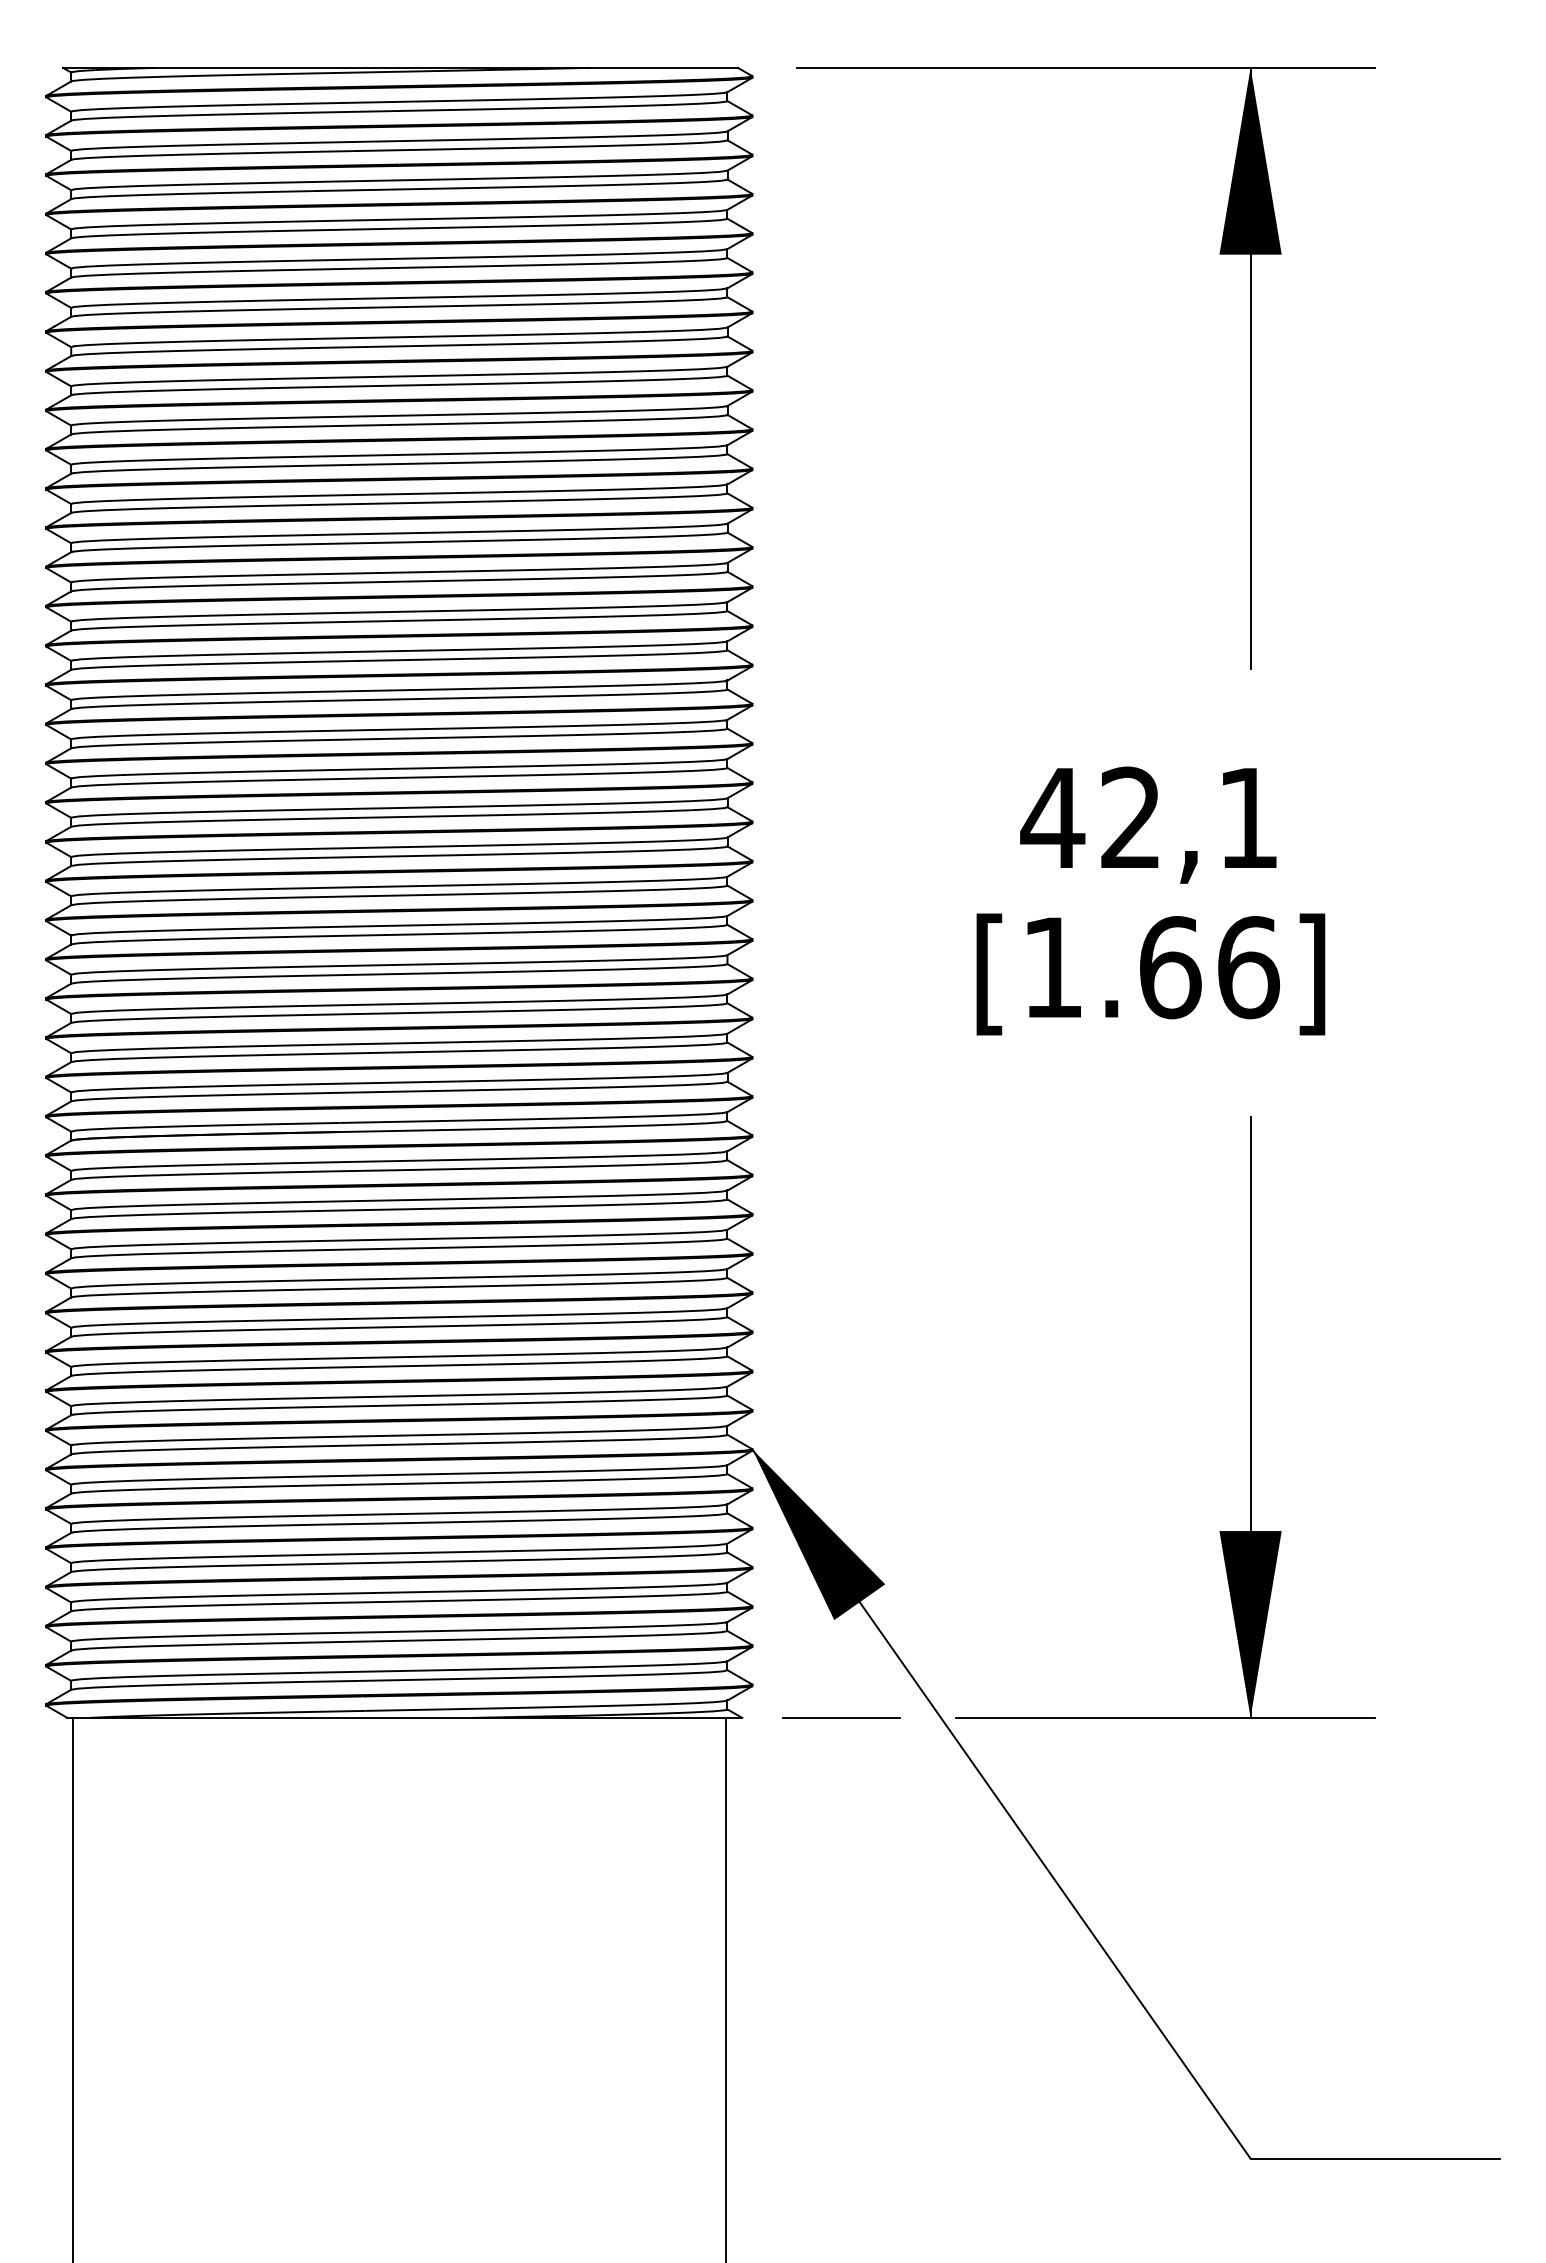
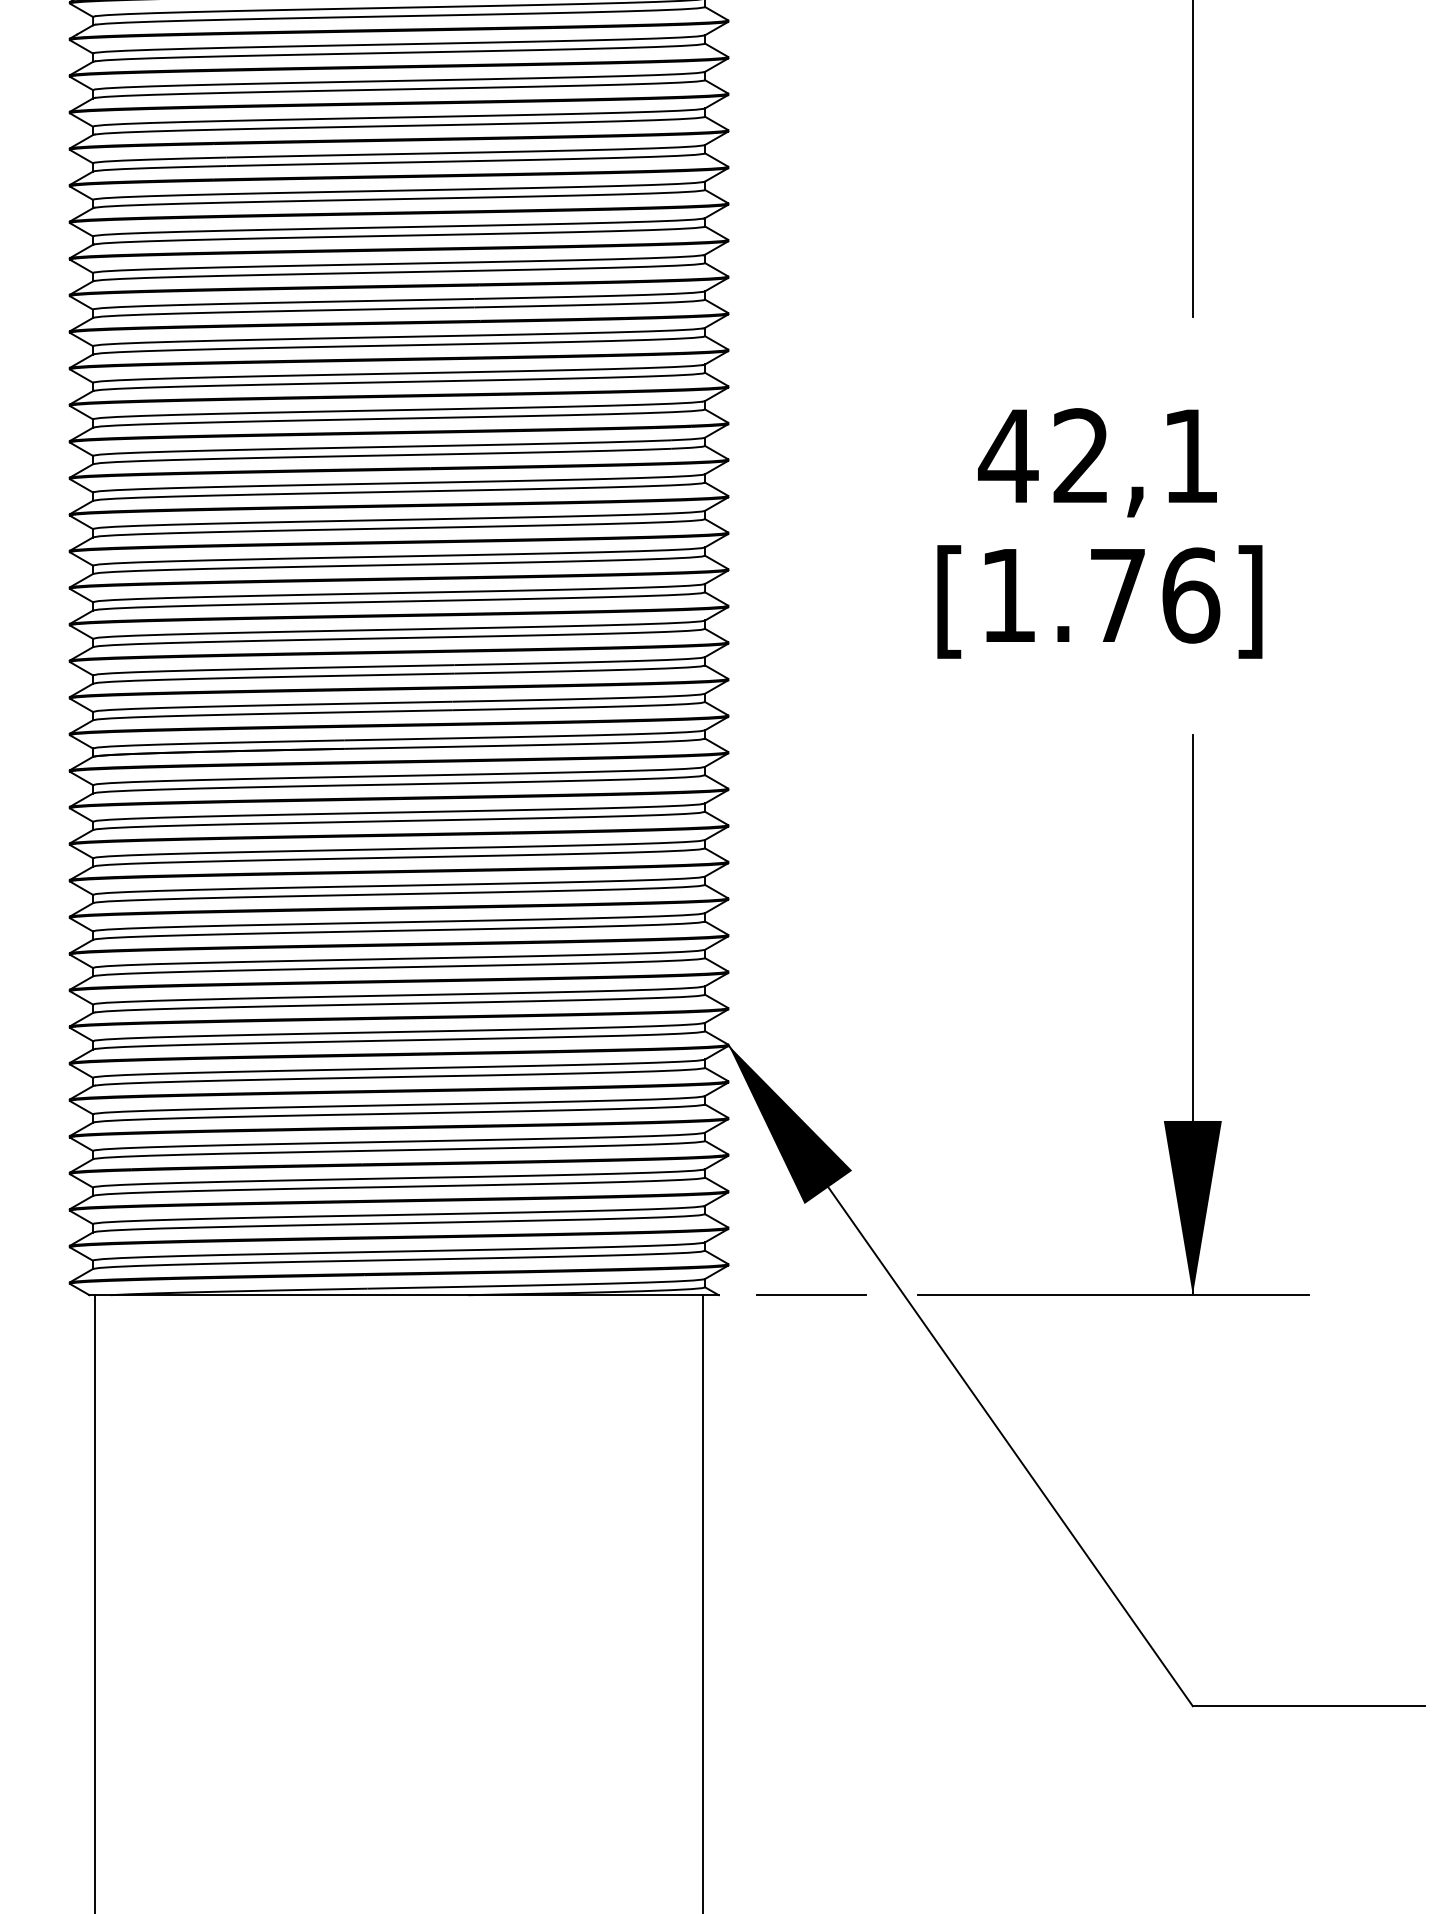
text: (1170, 967) -> (1118, 595), [1.66] -> [1.76]

